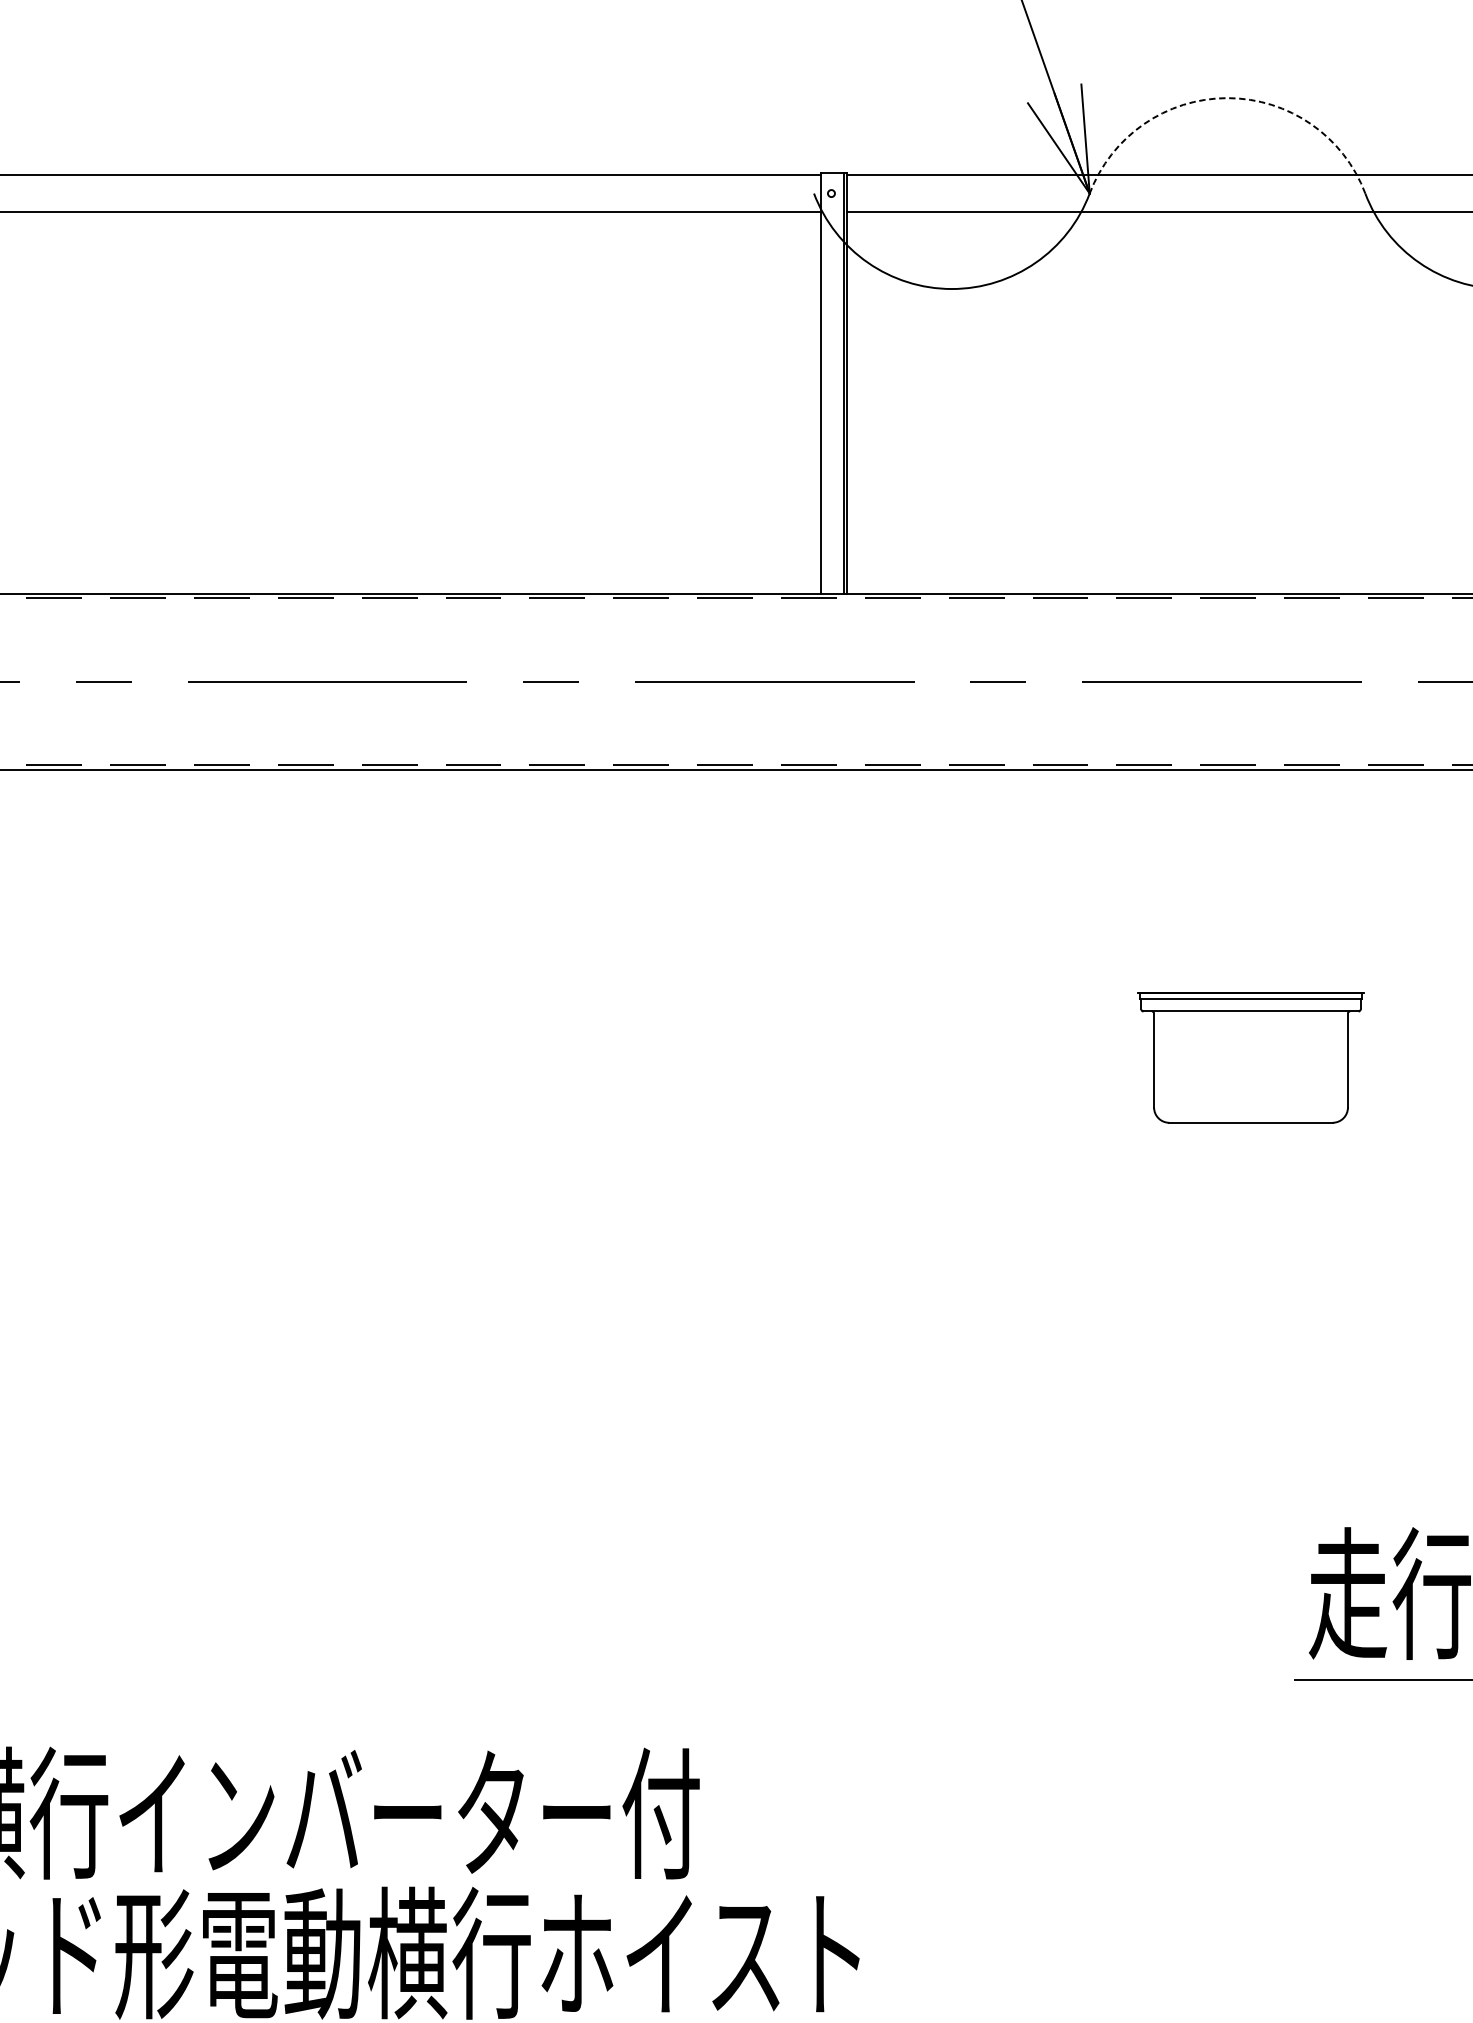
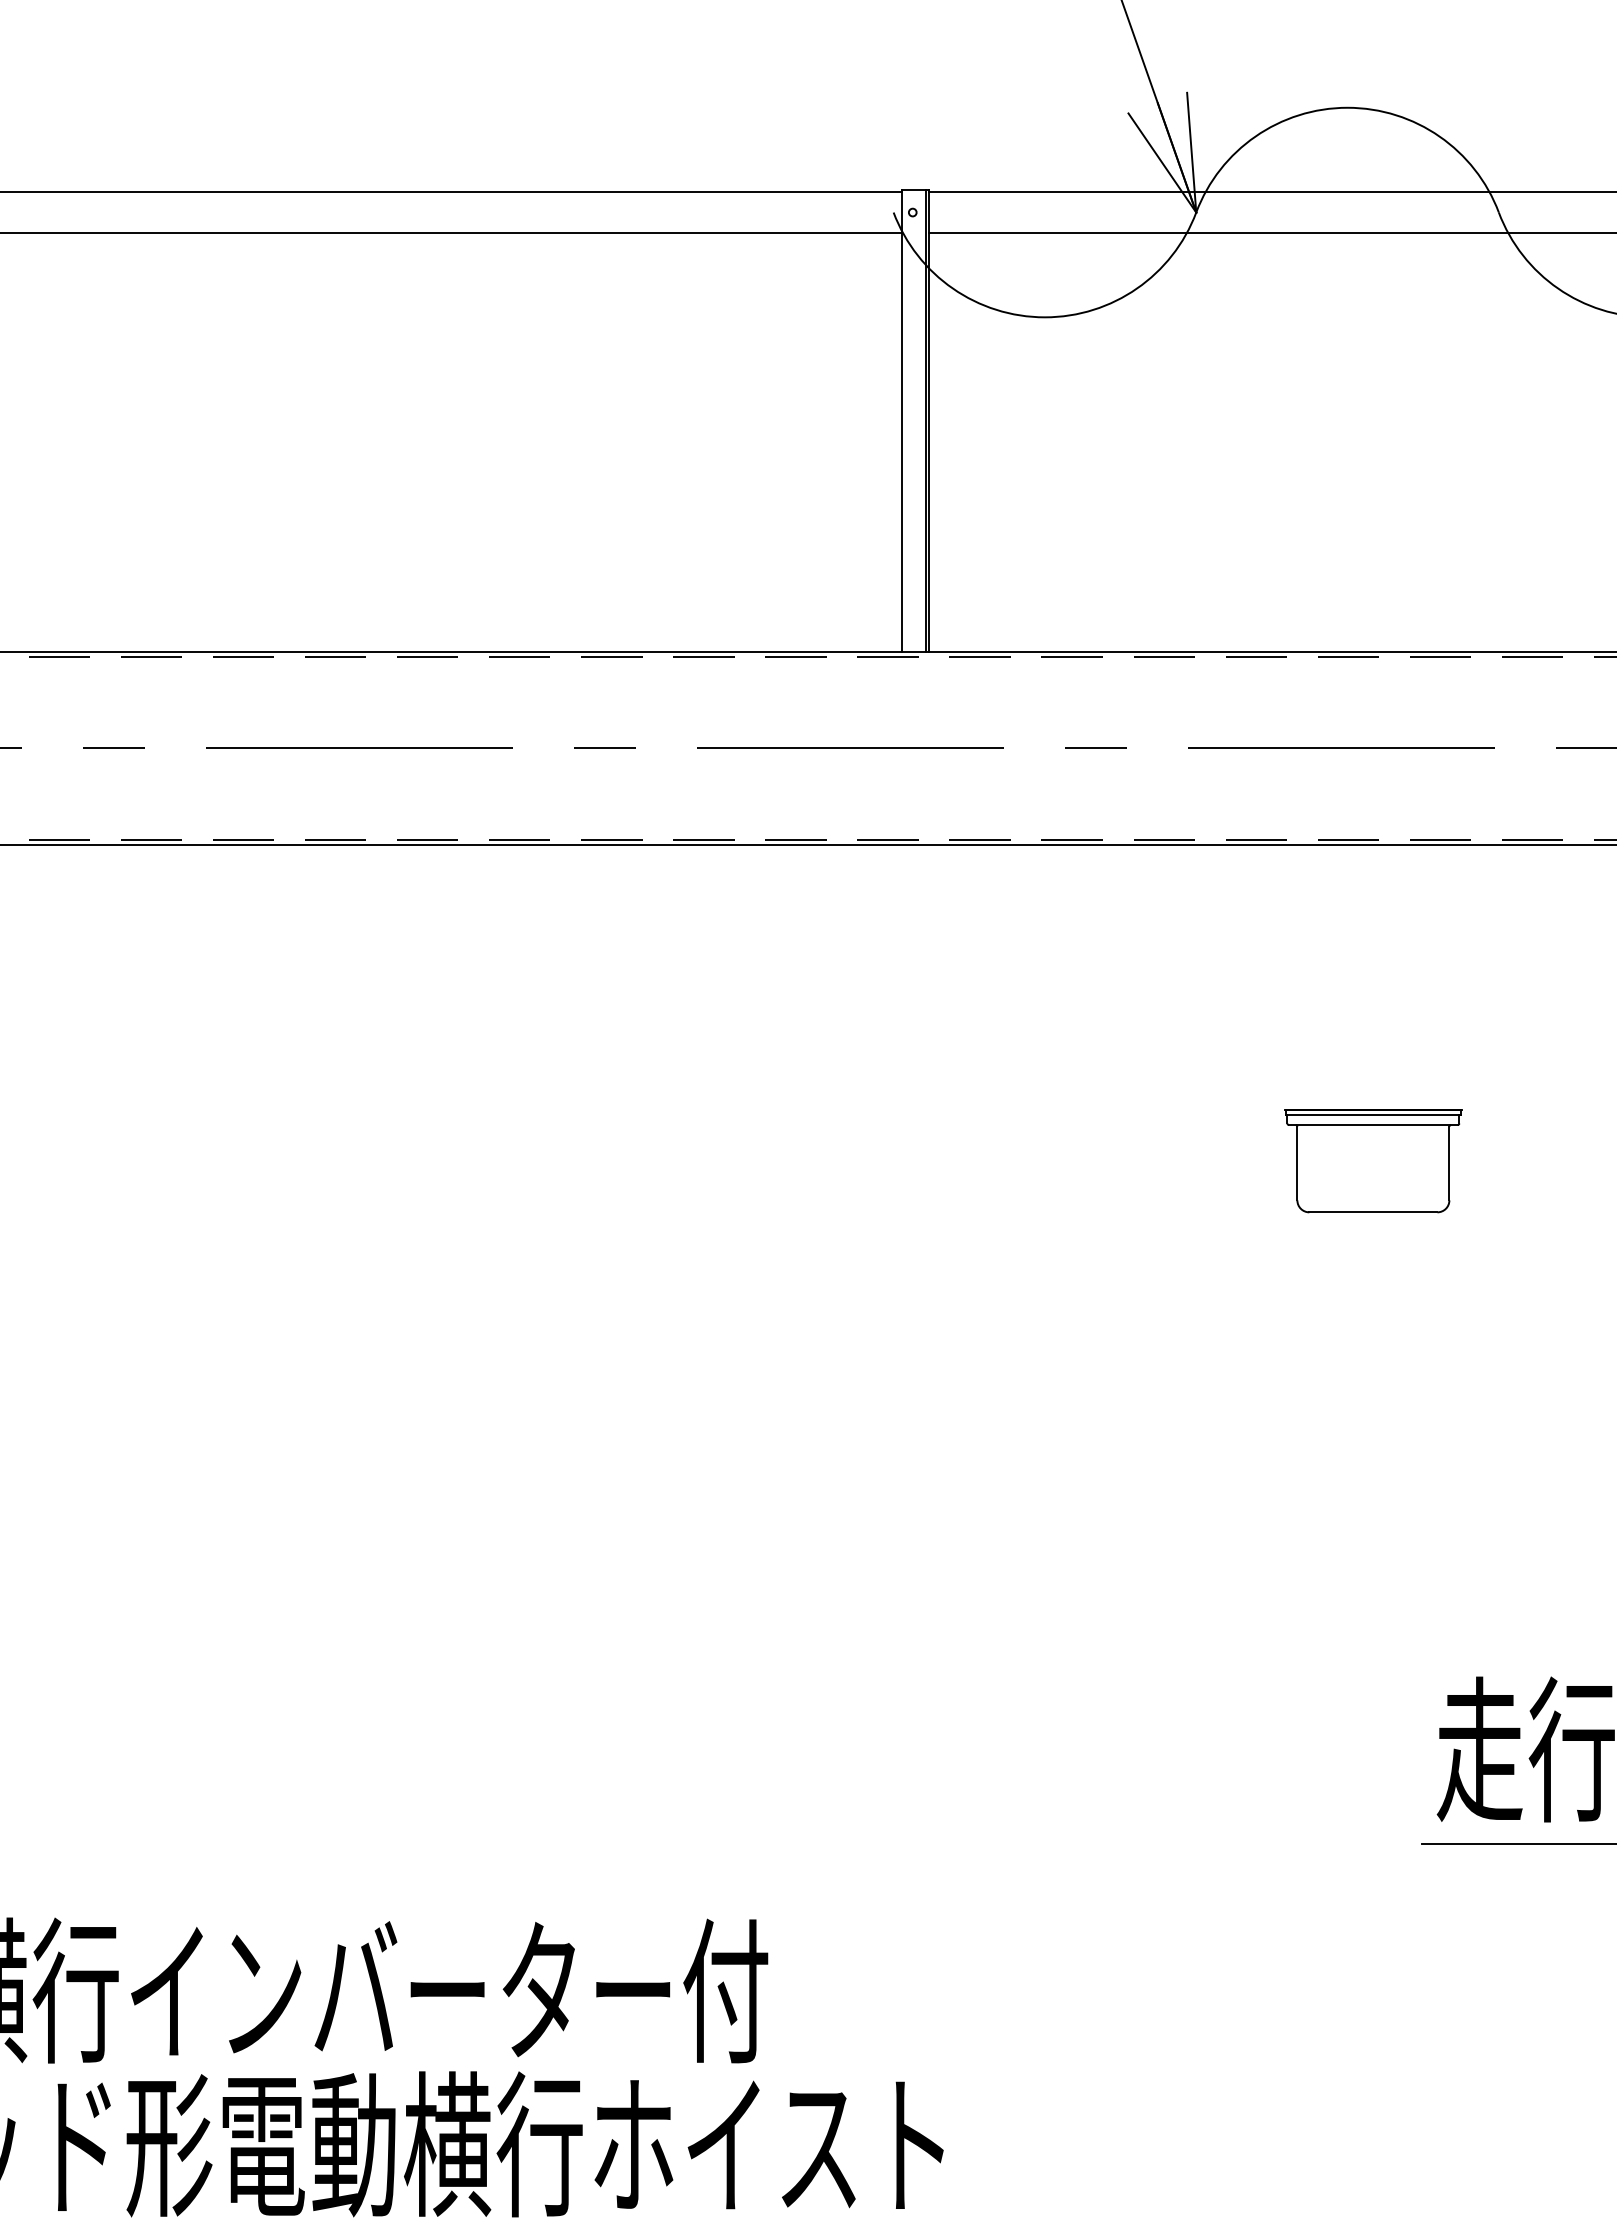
arc: (1227, 97) -> (1347, 107), dashed -> solid
part: (1251, 1057) -> (1373, 1161), size x0.71

